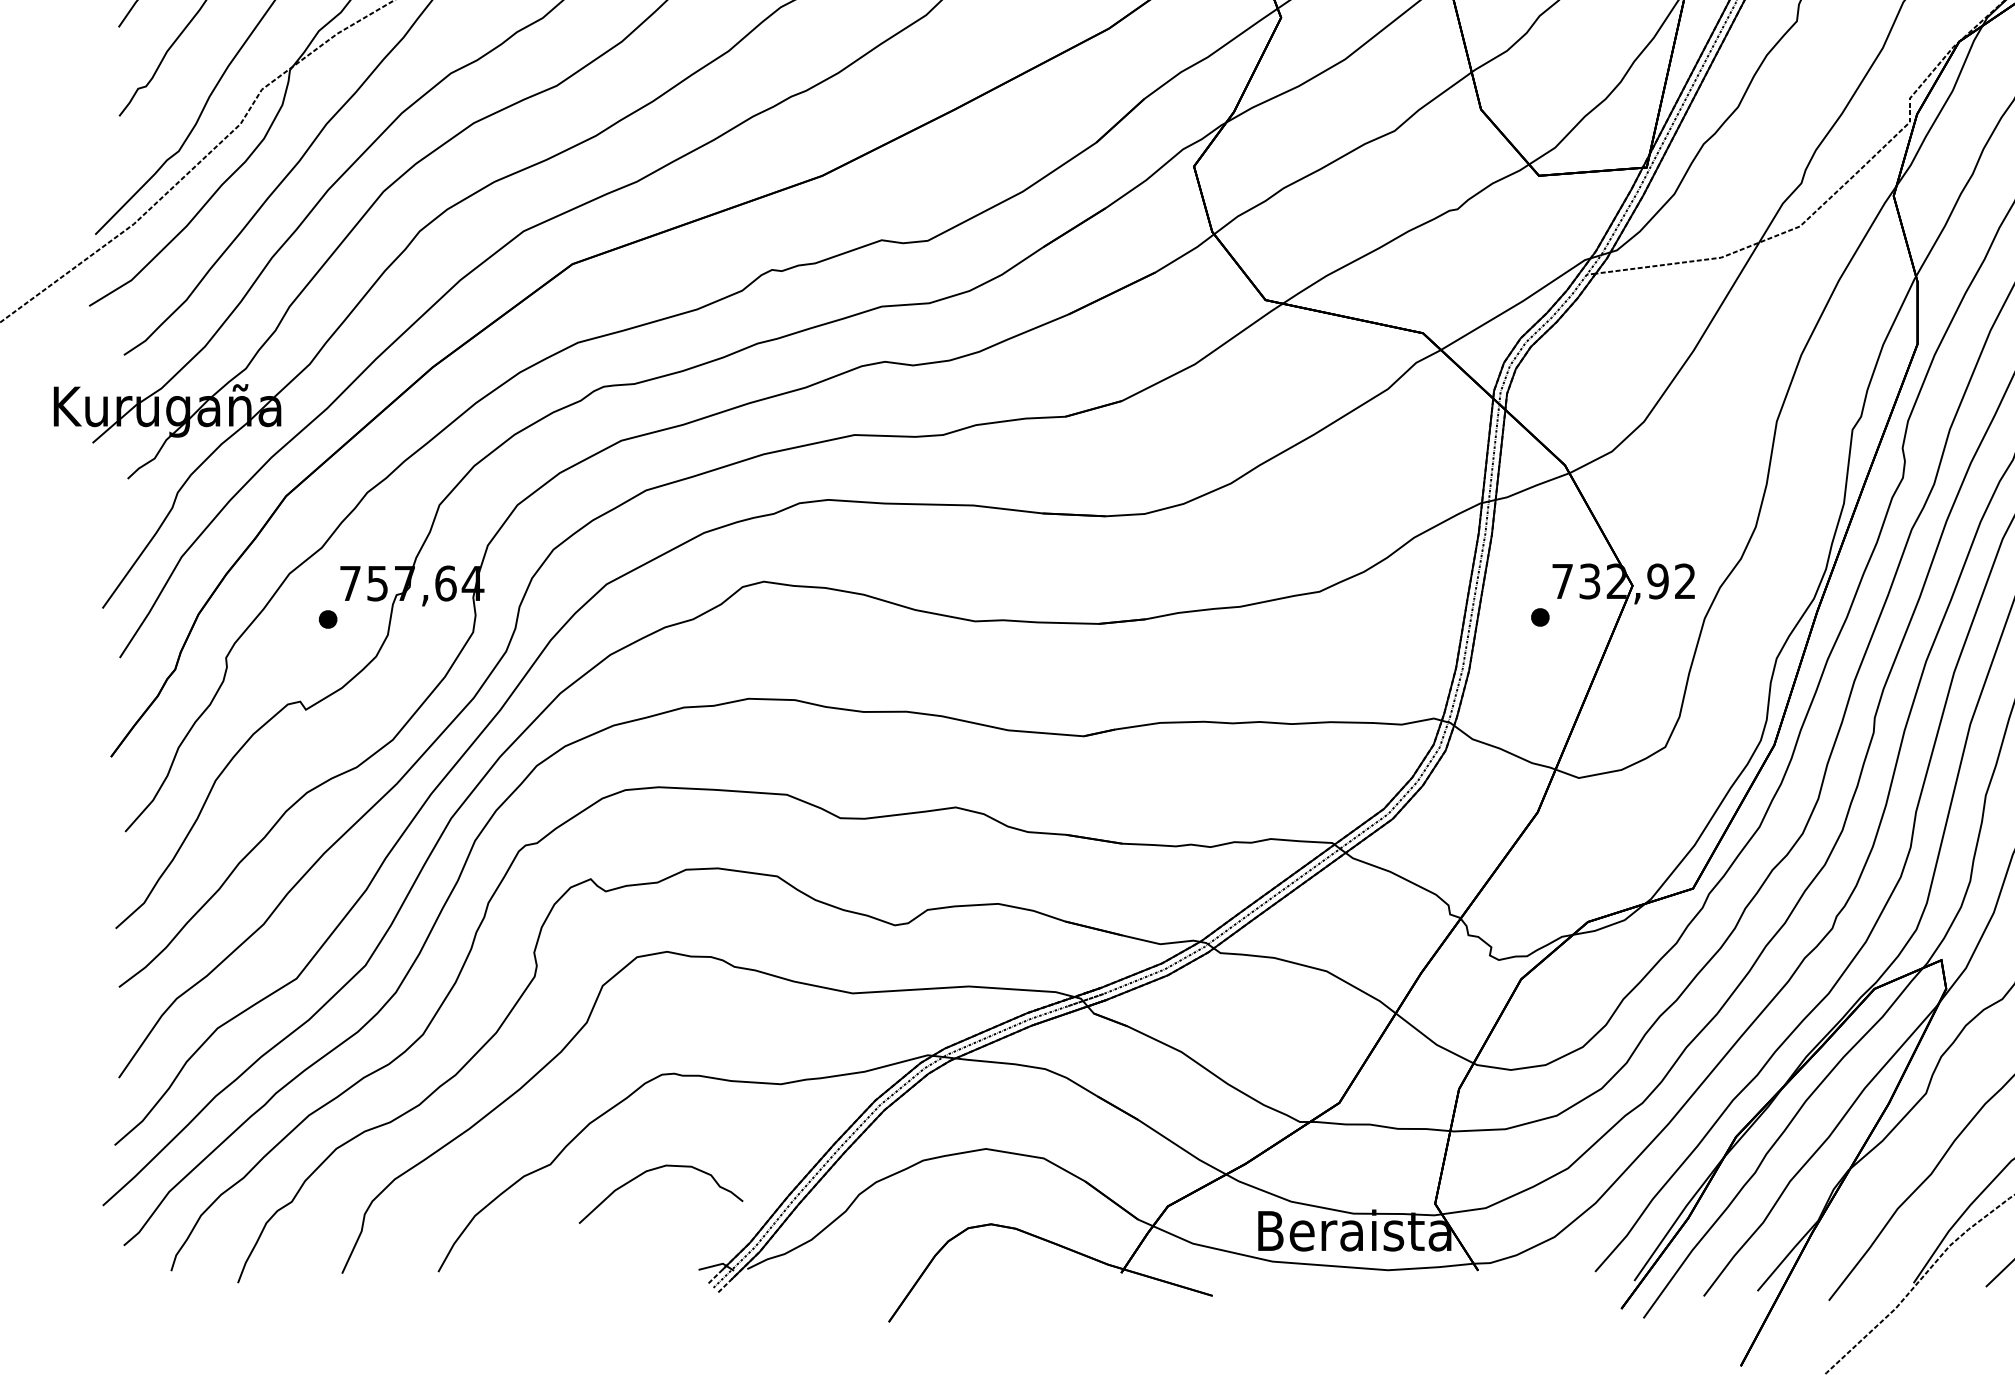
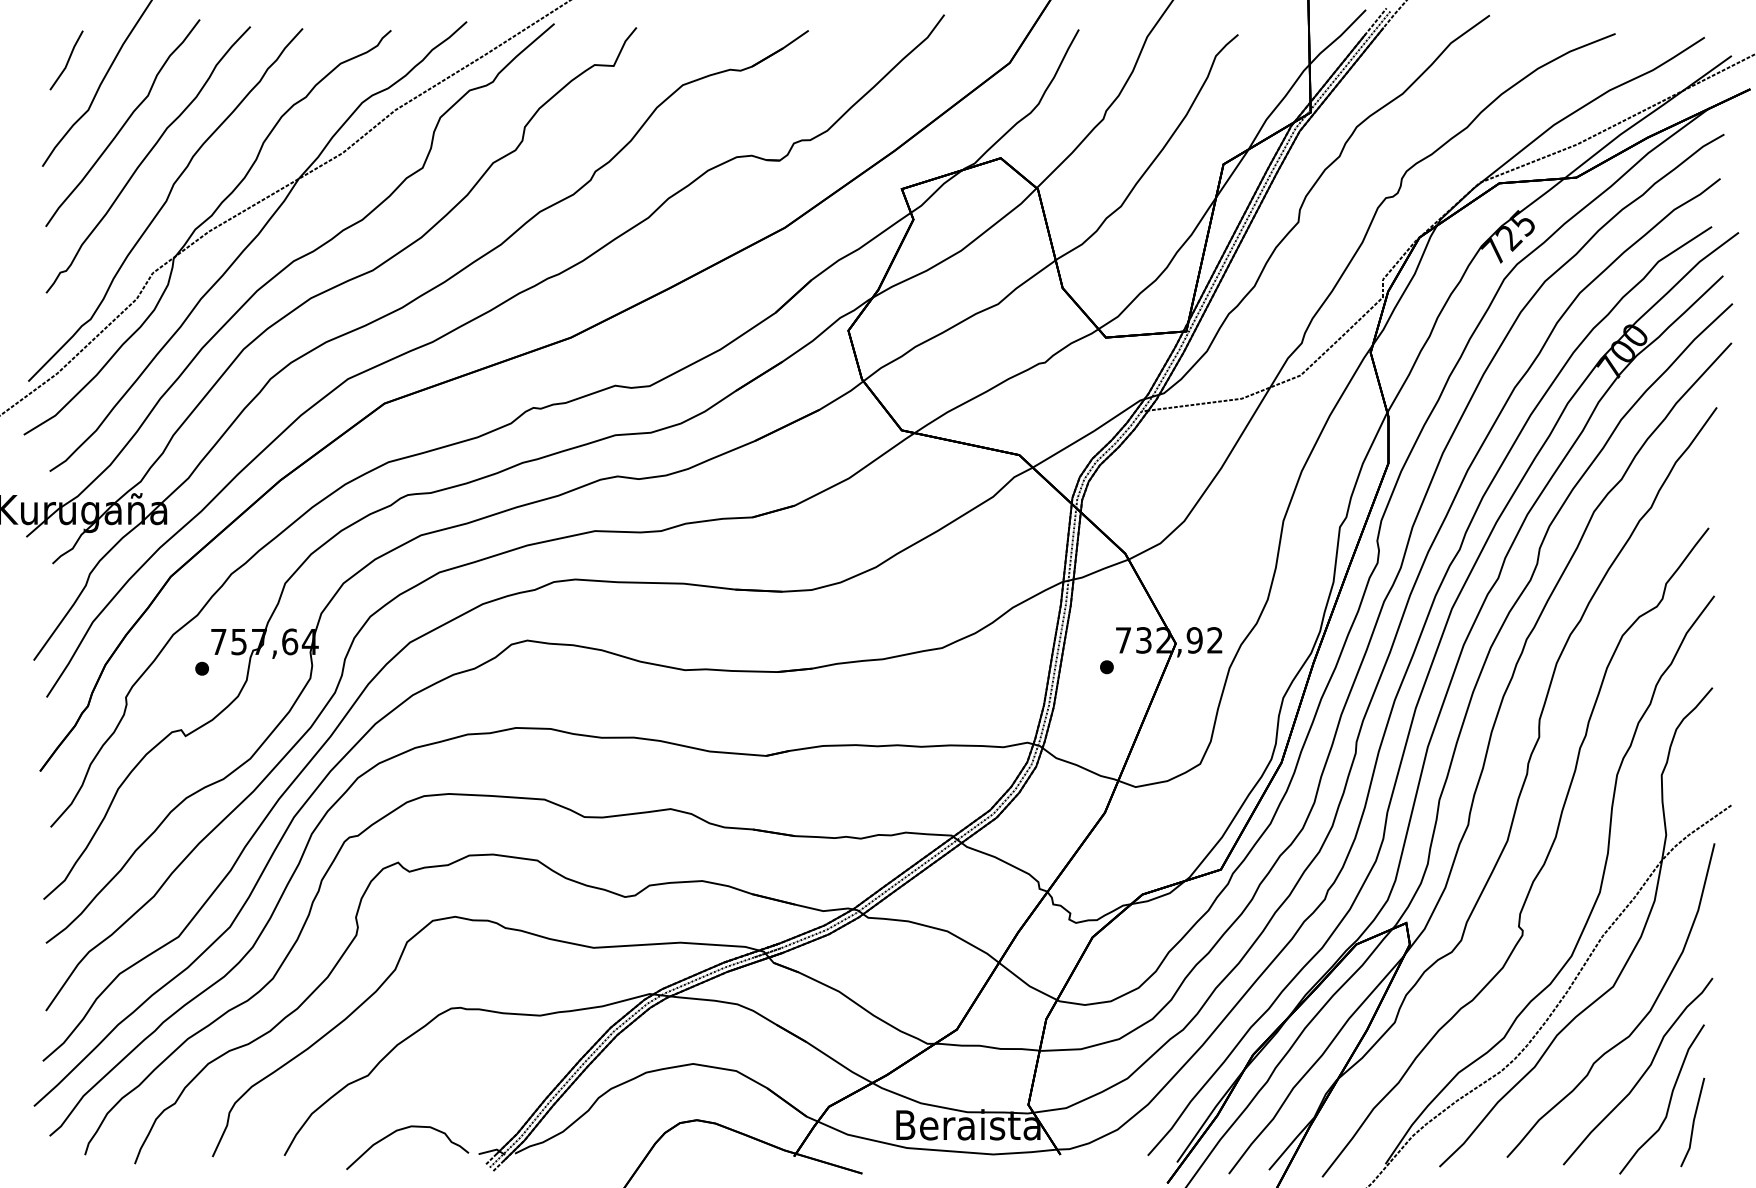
curve: (652, 1171) -> (401, 1130), moved

